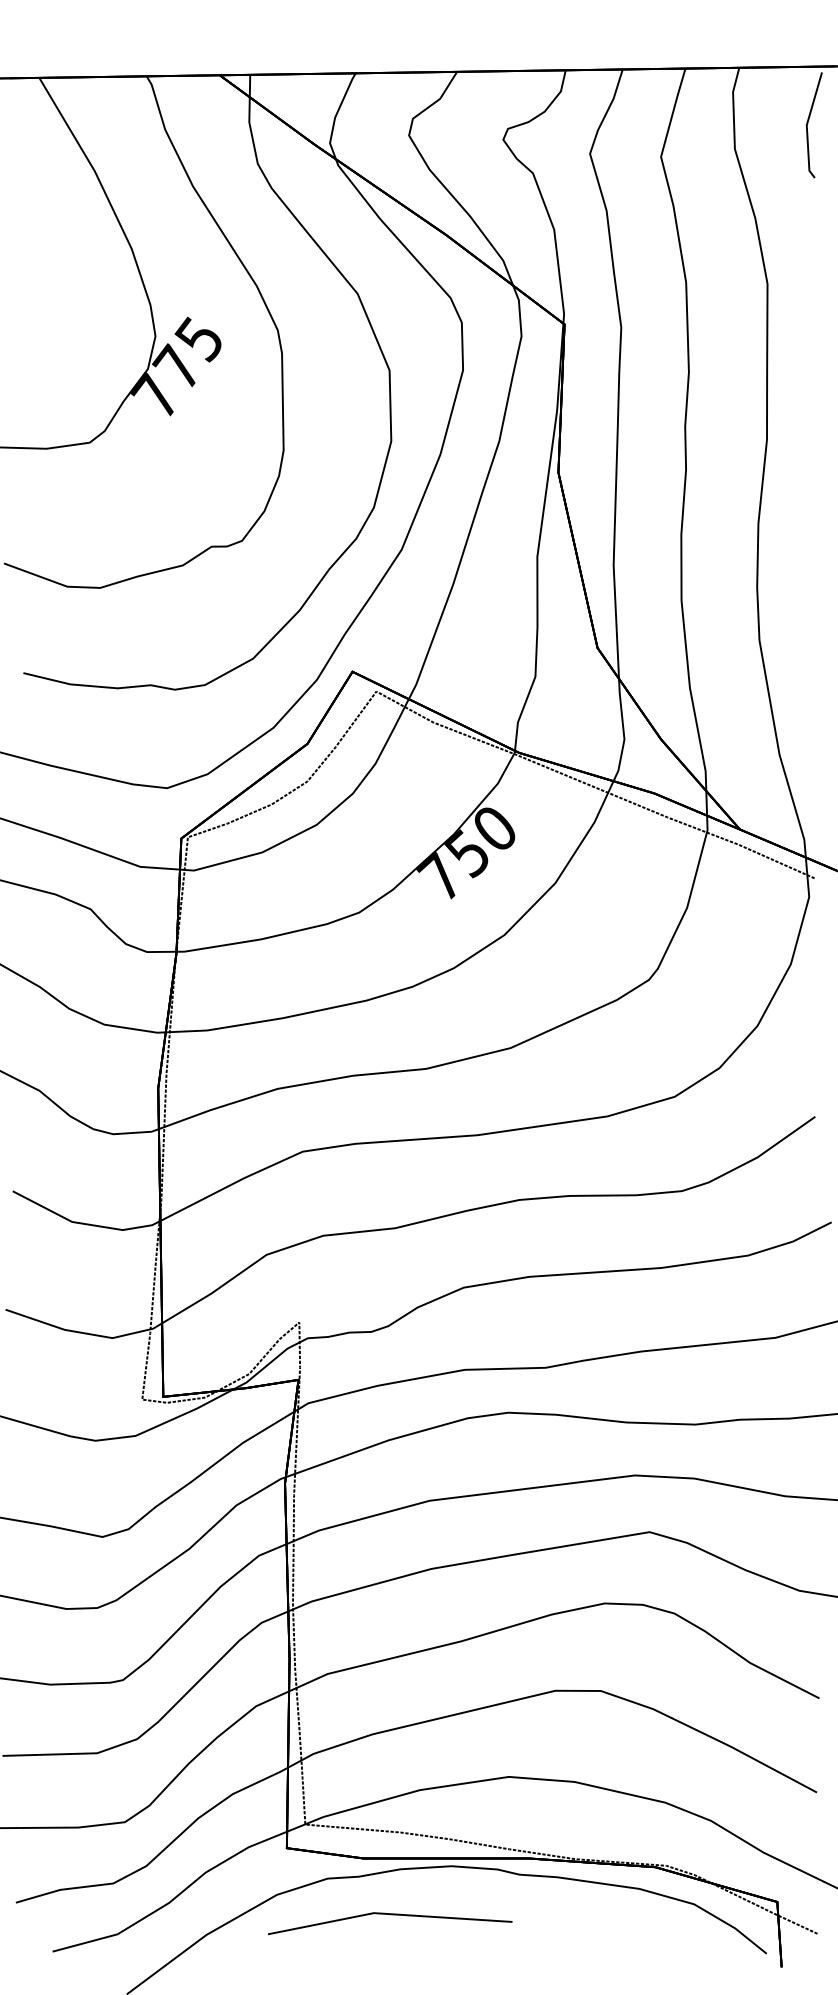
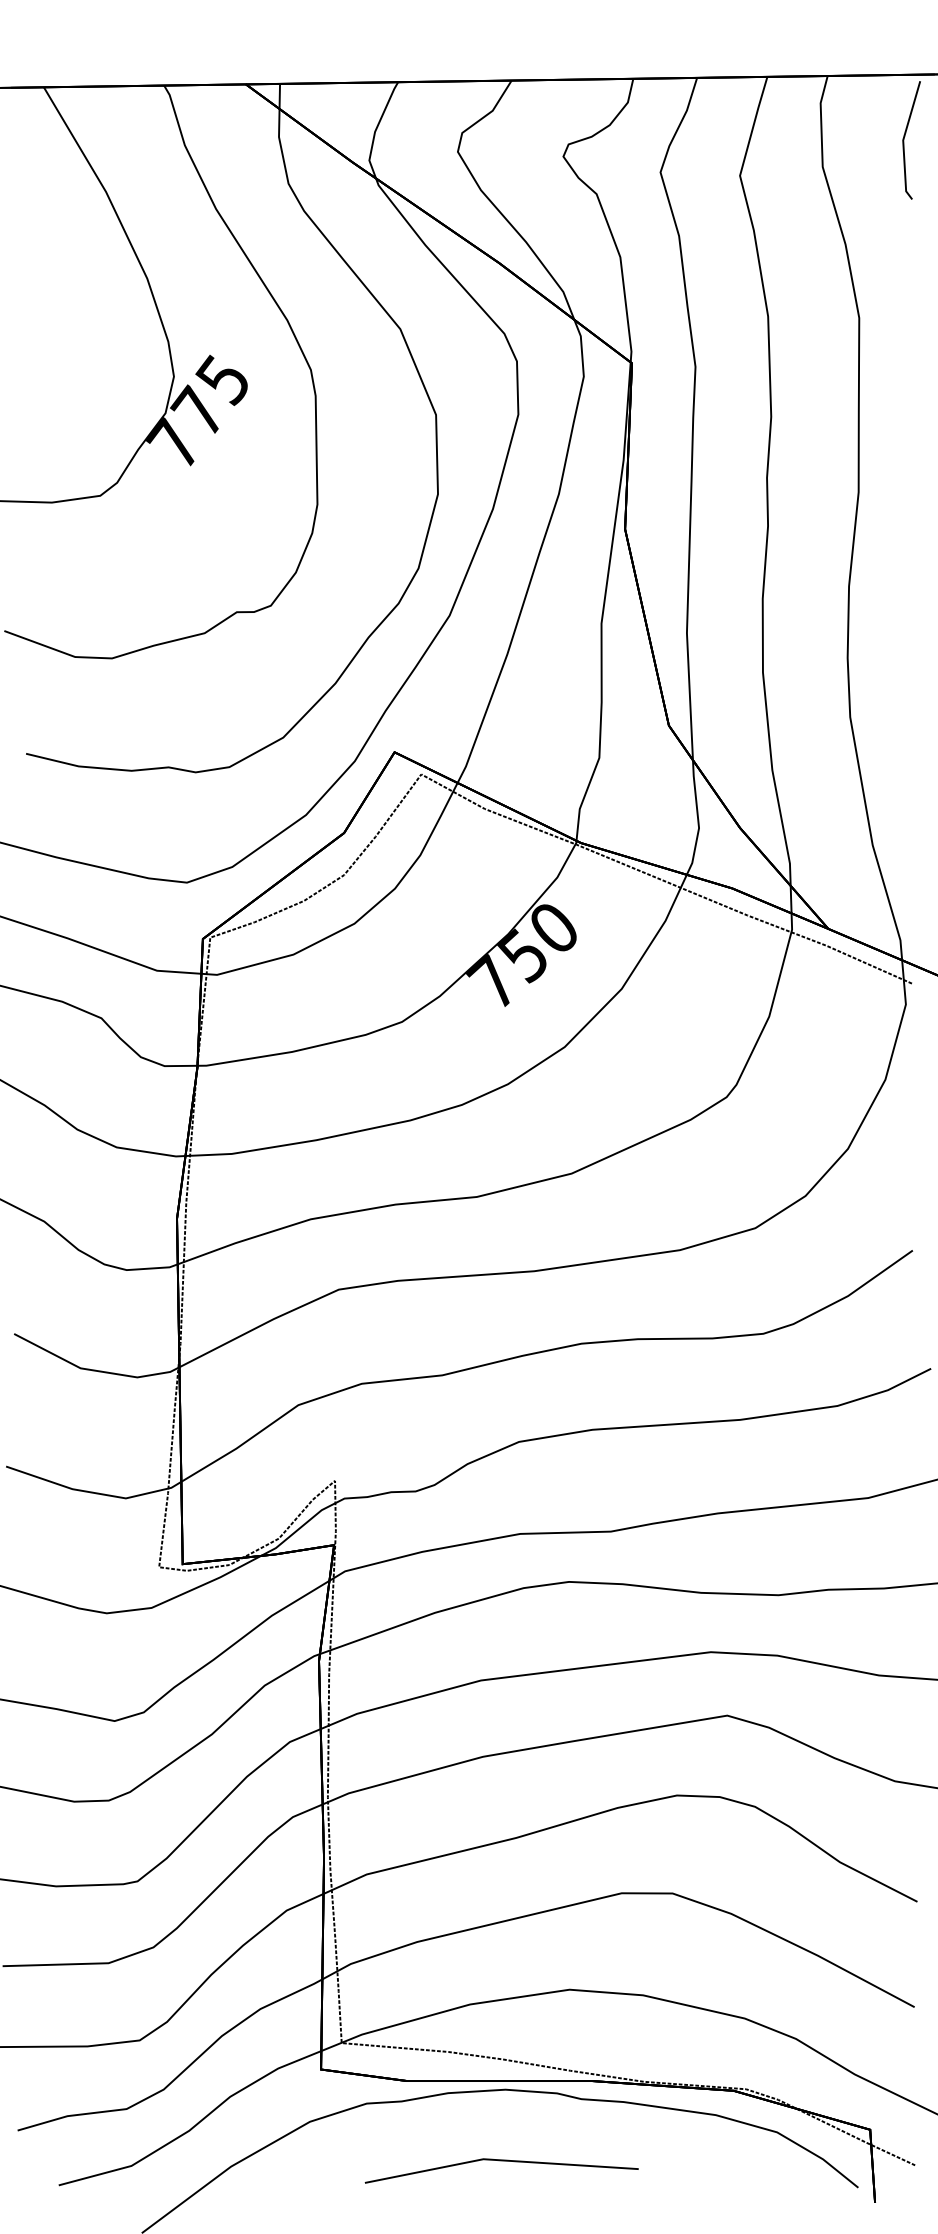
part: (389, 1915) -> (501, 2161), moved

